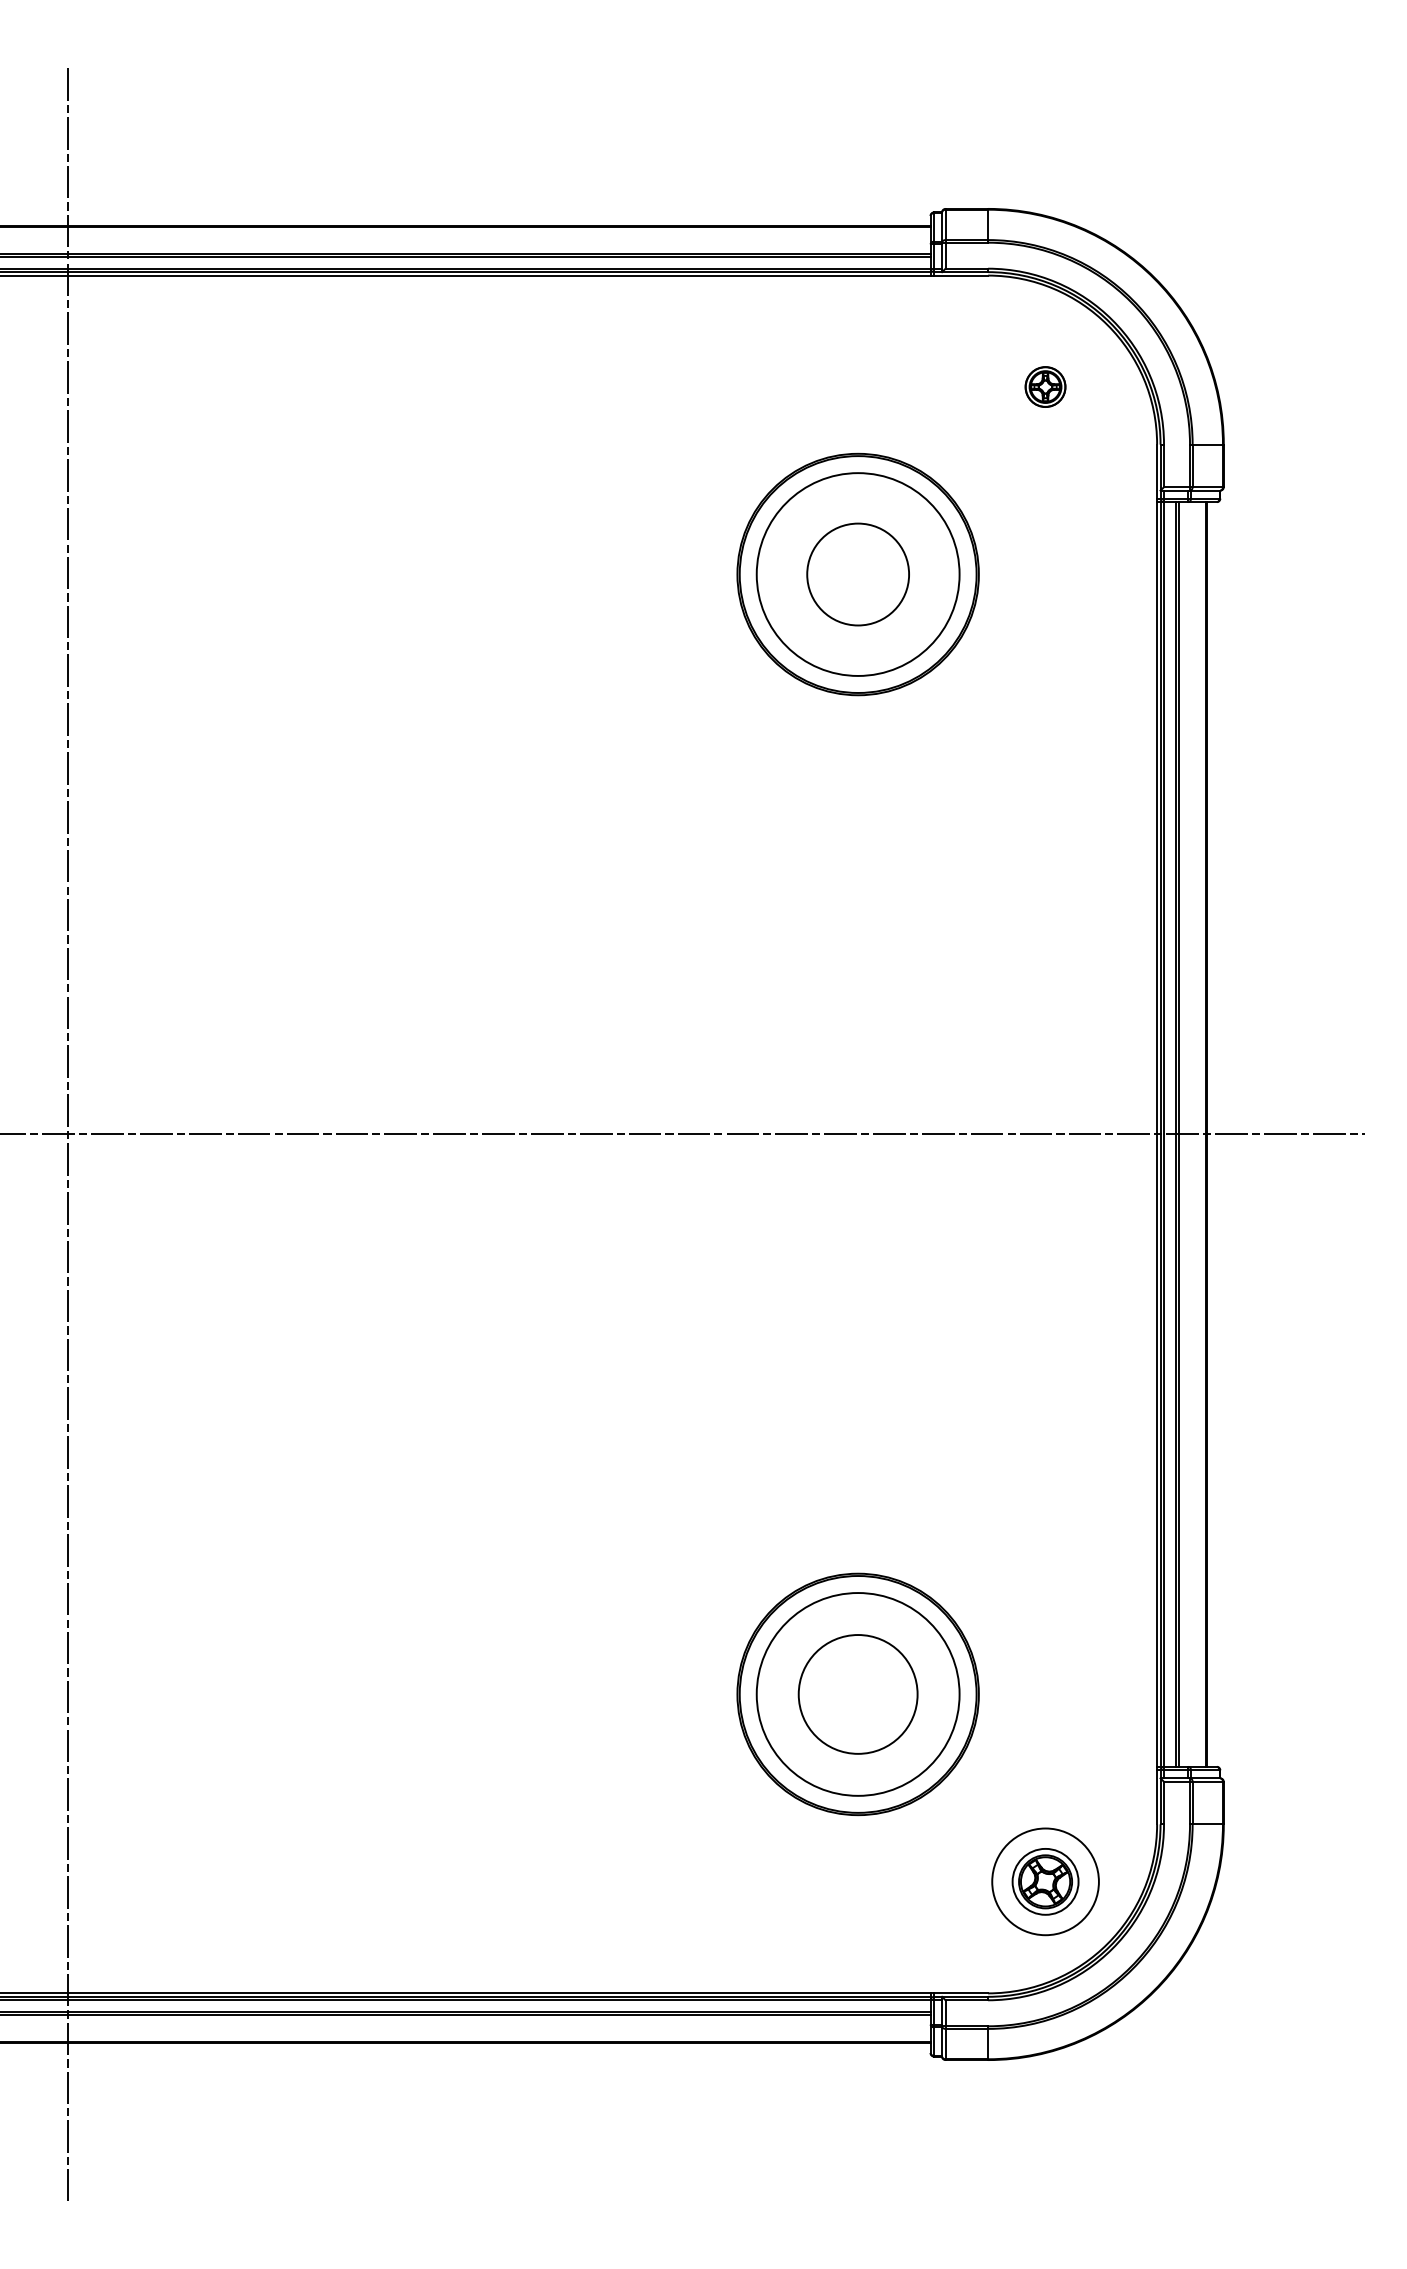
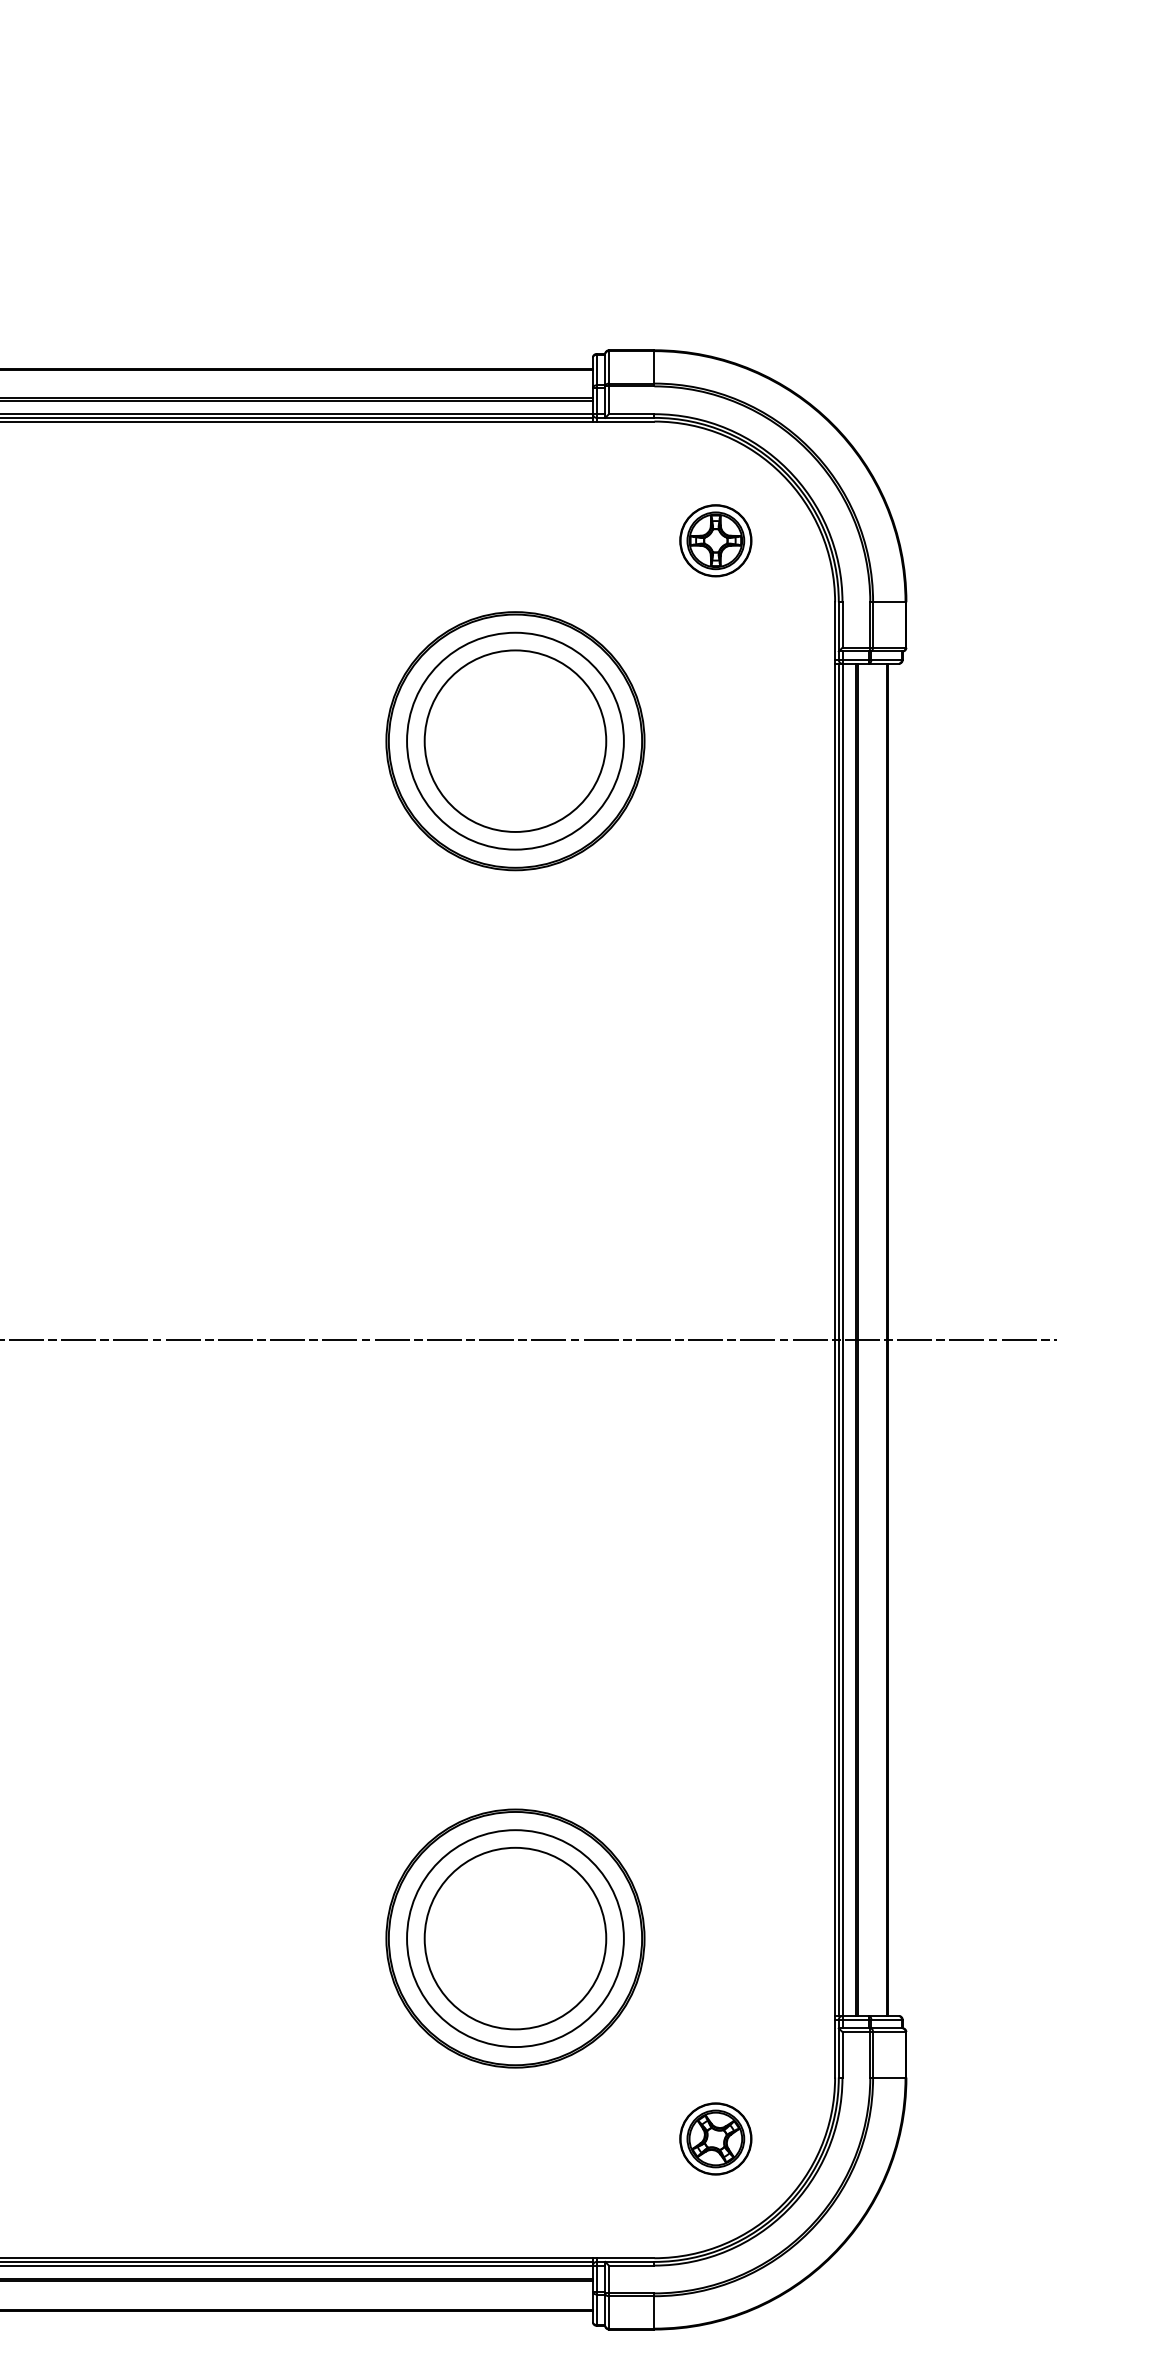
part: (1045, 386) -> (715, 540), size x1.67
circle: (858, 574) -> (515, 741), size x1.67
circle: (858, 1694) -> (515, 1938), size x1.43
circle: (1045, 1881) -> (715, 2138), size x0.62

